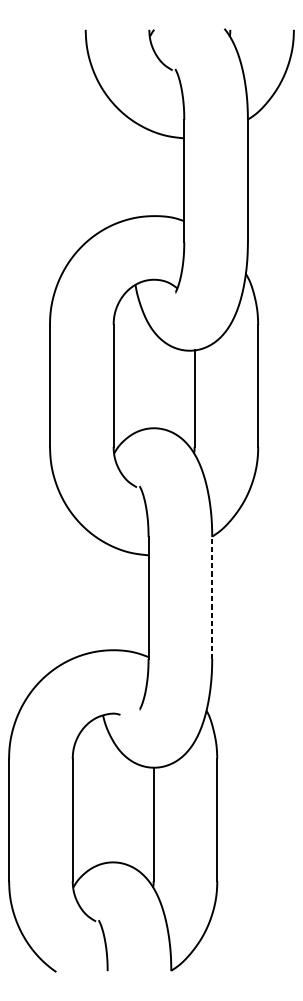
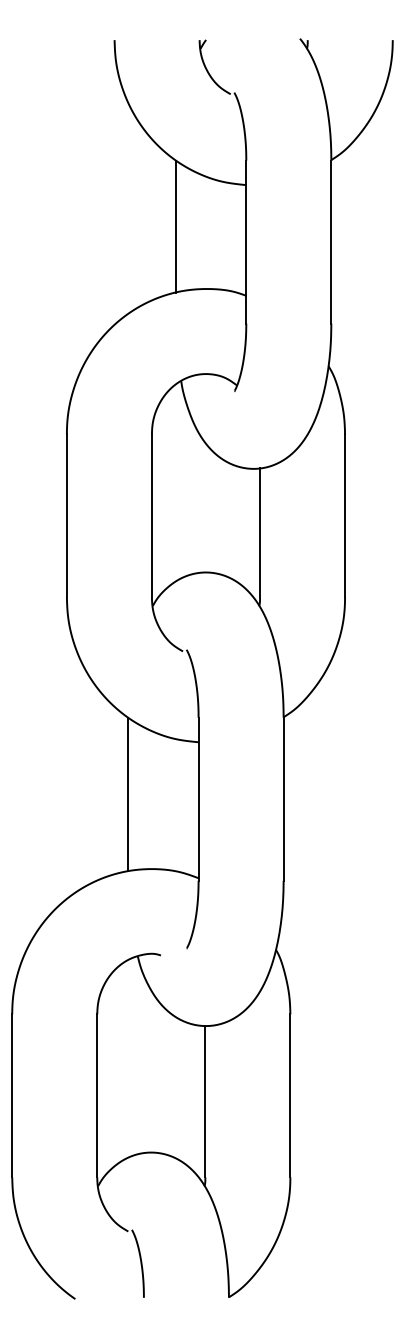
line: (132, 169) -> (176, 226), added
line: (96, 594) -> (128, 794), added
line: (212, 598) -> (283, 799), dashed -> solid

